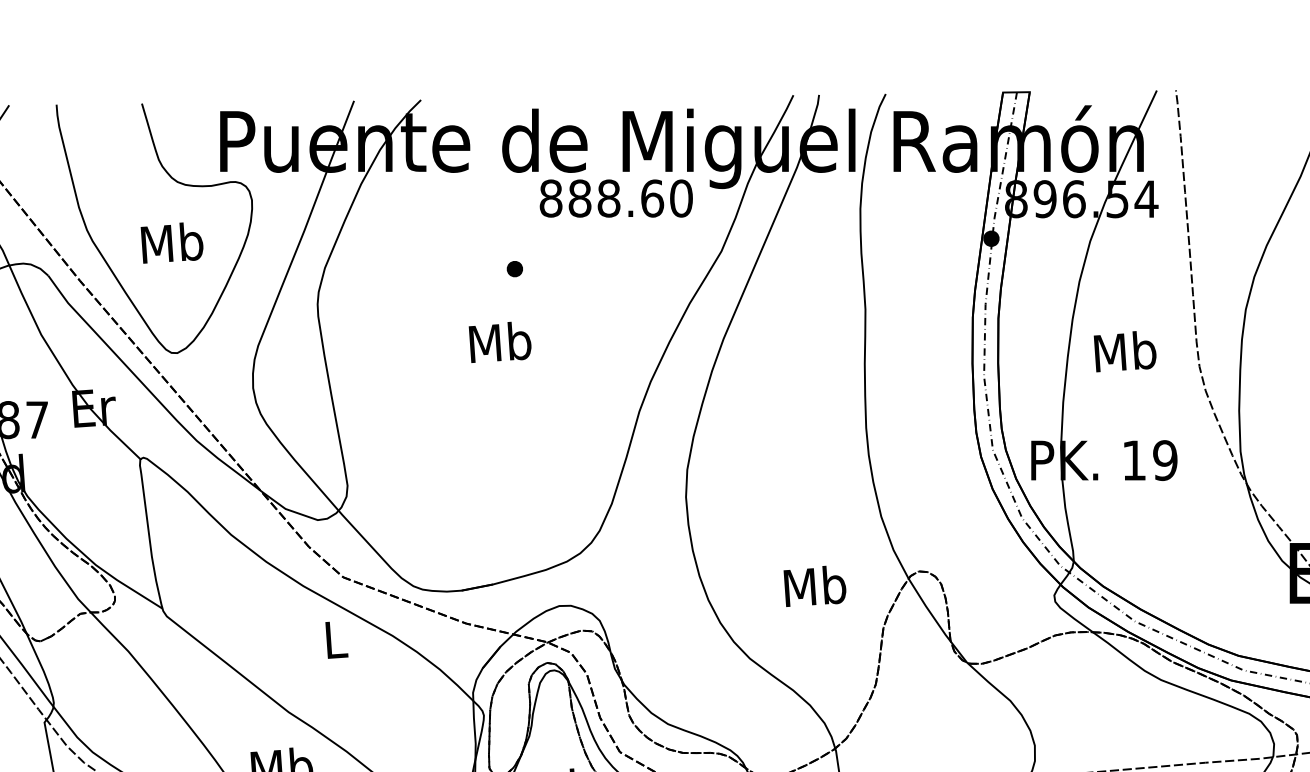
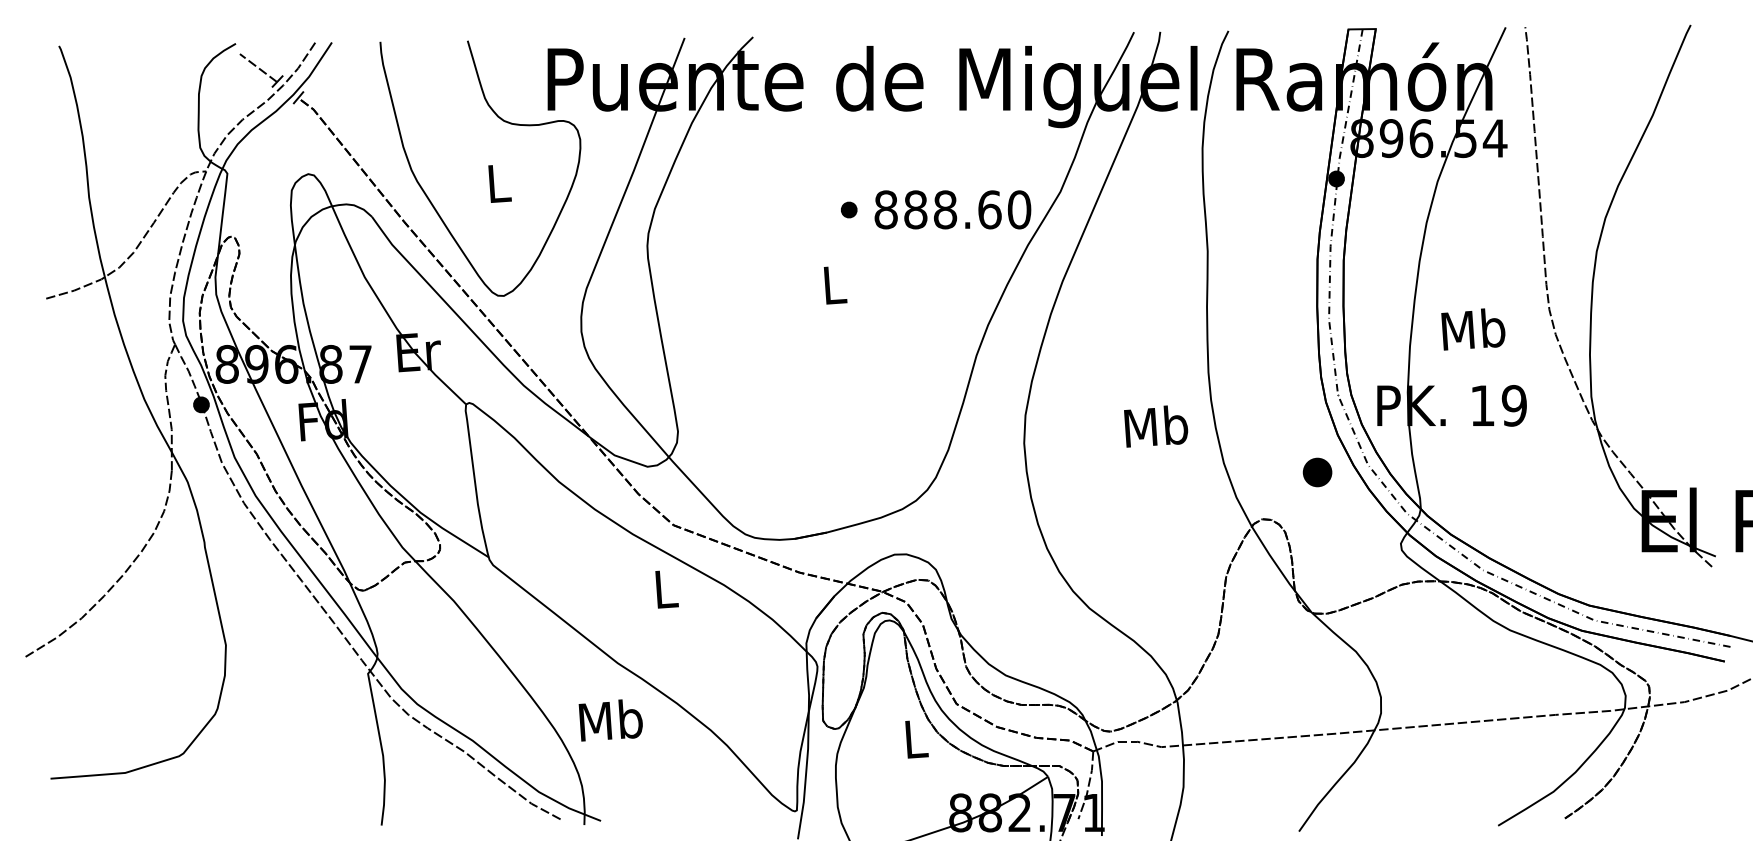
text: (615, 198) -> (952, 209), moved
text: (172, 243) -> (498, 183), Mb -> L
text: (500, 342) -> (834, 285), Mb -> L
text: (1125, 351) -> (1473, 329), moved
part: (972, 525) -> (1317, 472), added
text: (815, 586) -> (1156, 426), moved

